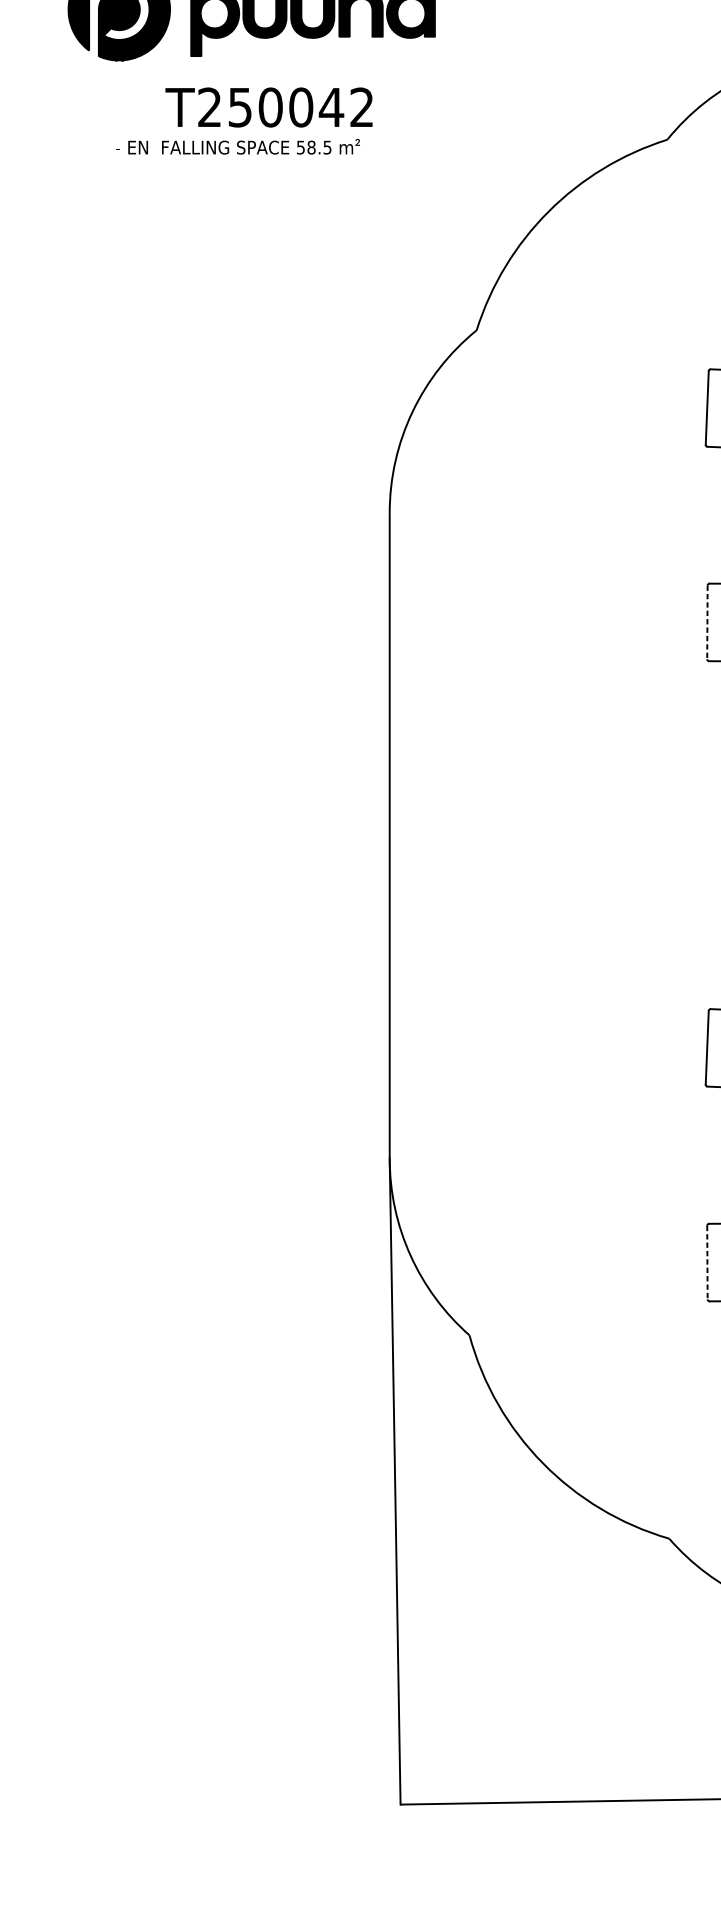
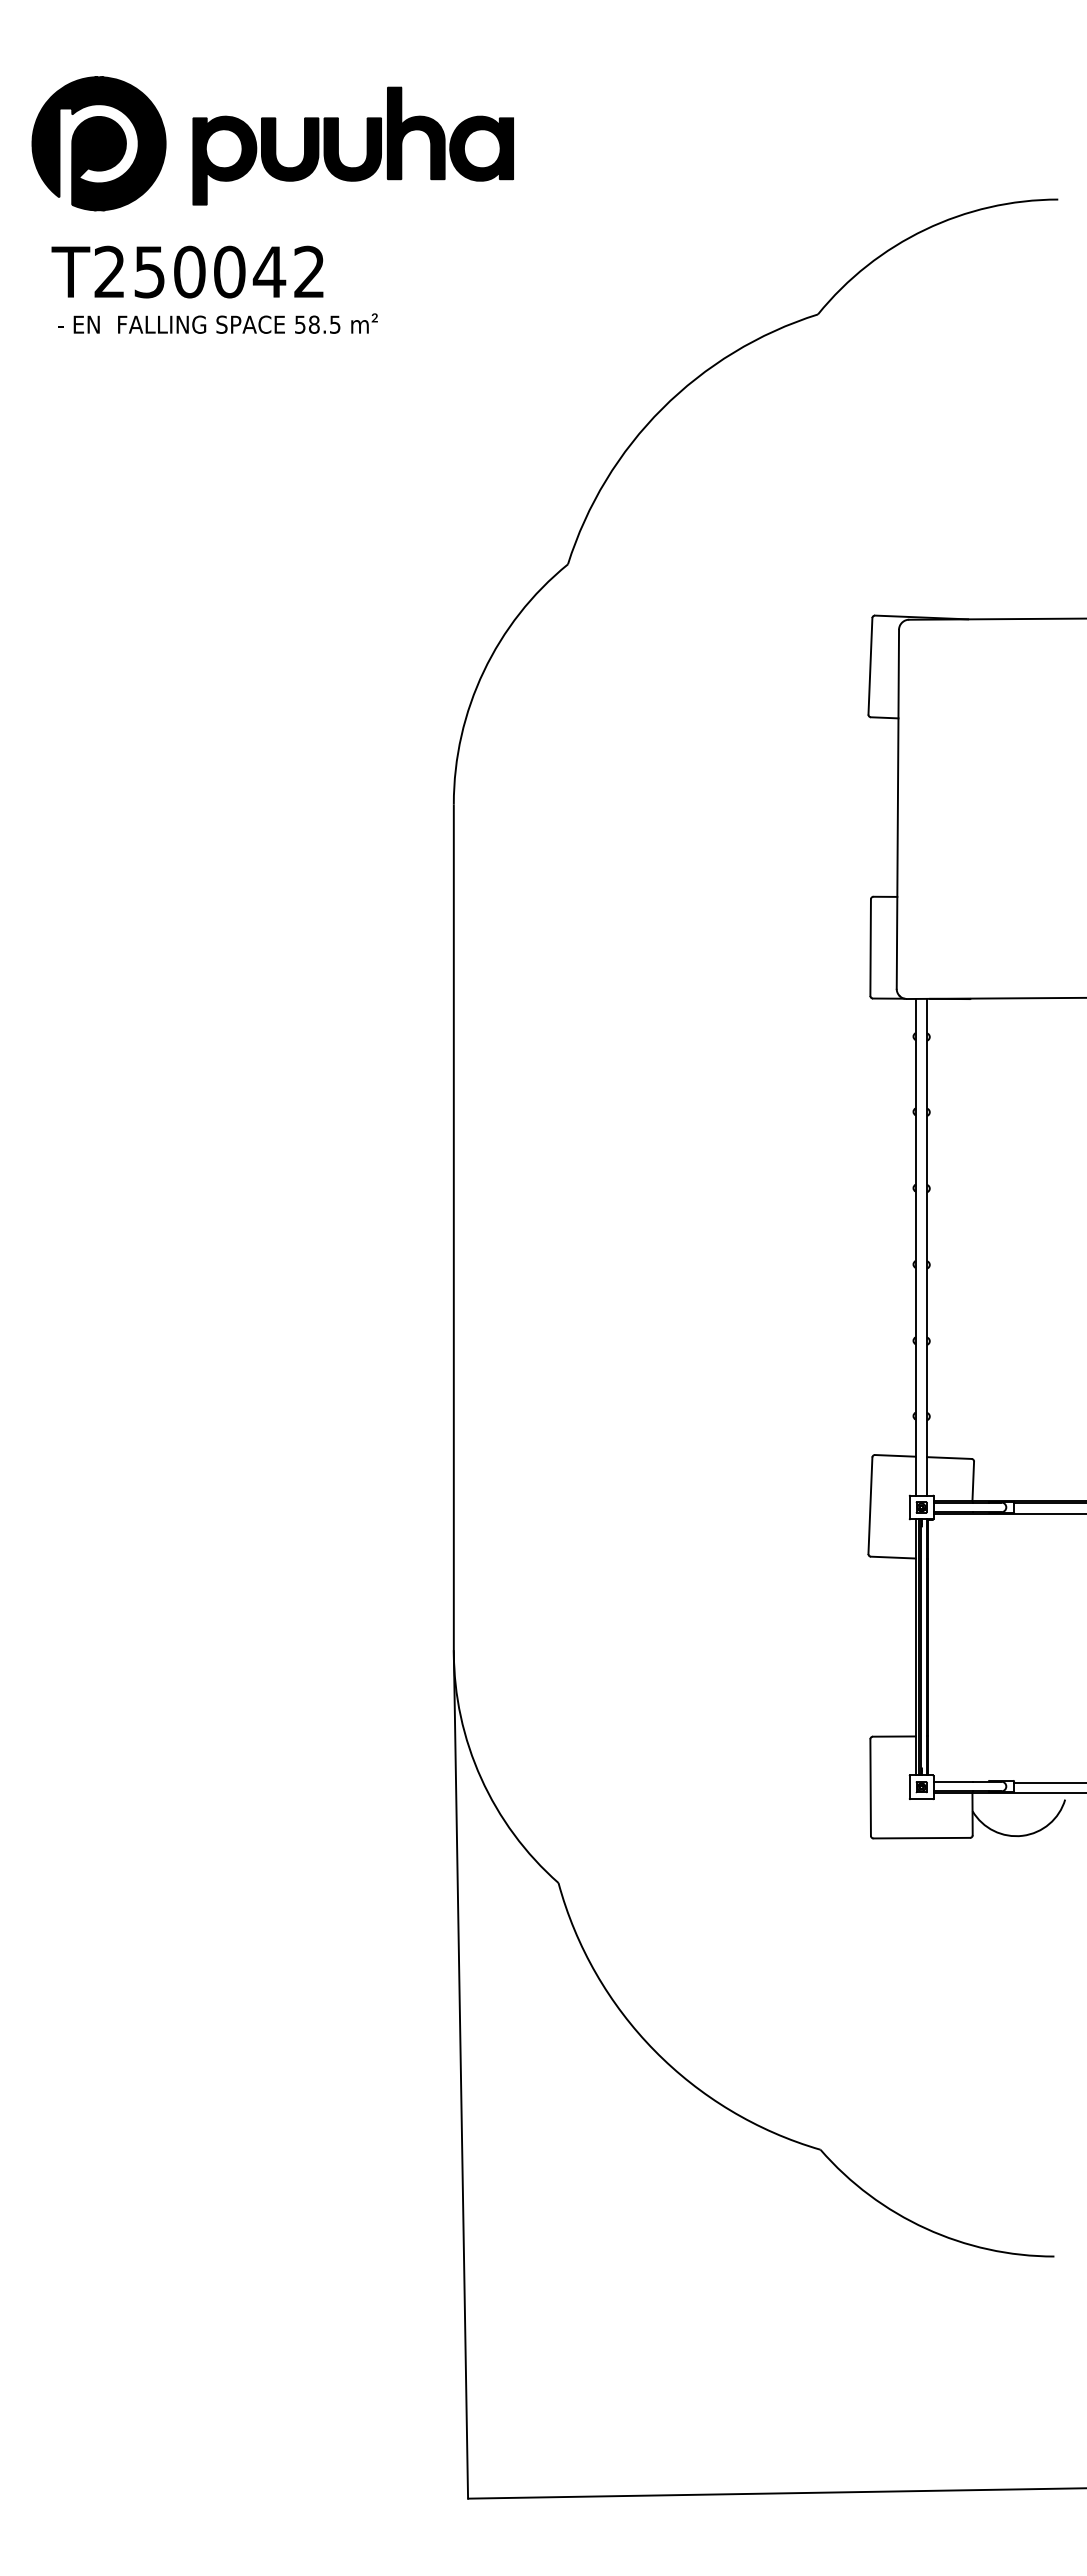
text: (269, 107) -> (187, 271), moved
text: (237, 146) -> (217, 323), moved
line: (707, 623) -> (870, 948), dashed -> solid
line: (707, 1263) -> (870, 1788), dashed -> solid

